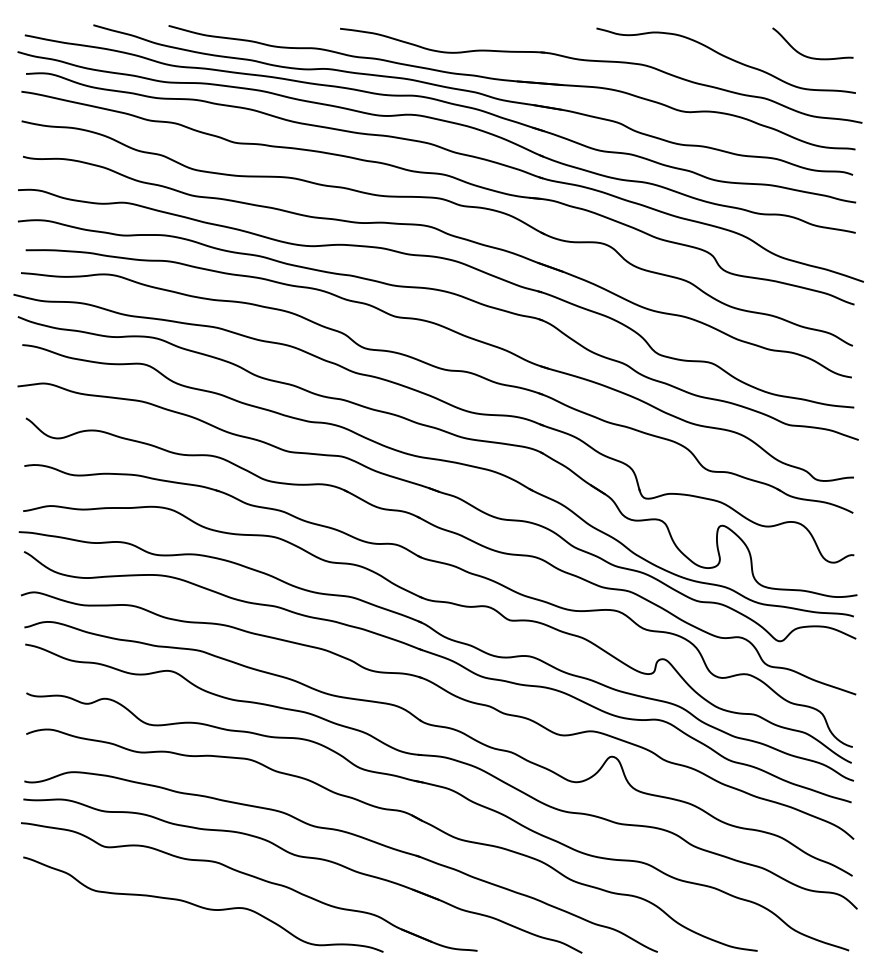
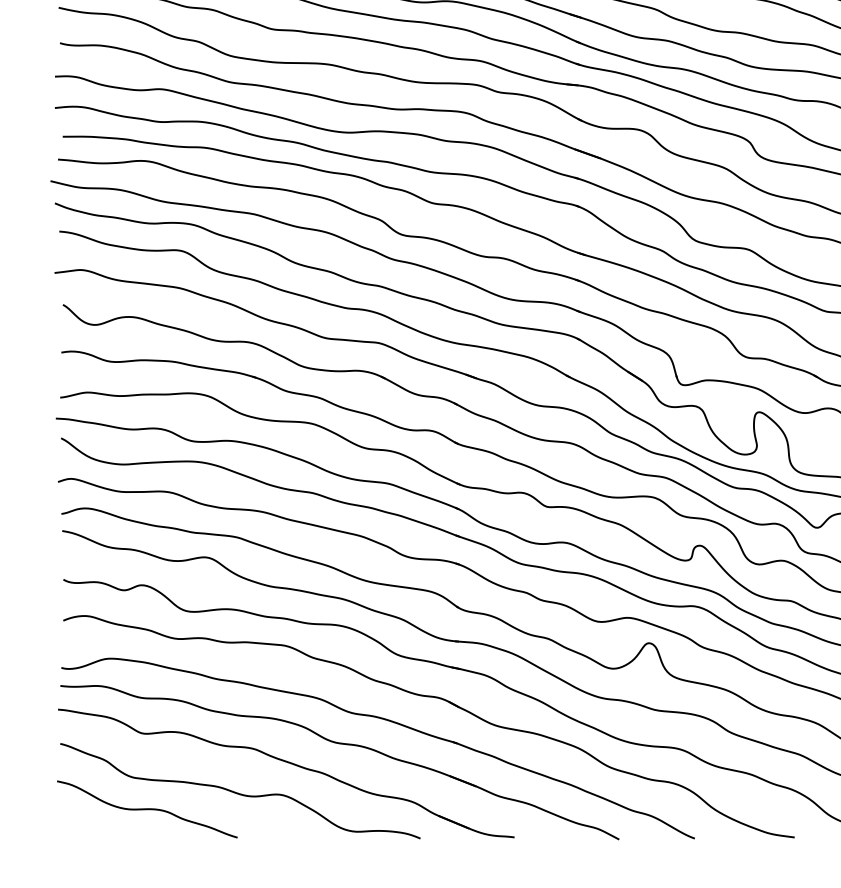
curve: (110, 922) -> (147, 809), added

